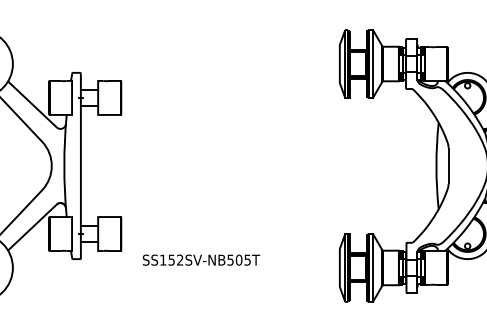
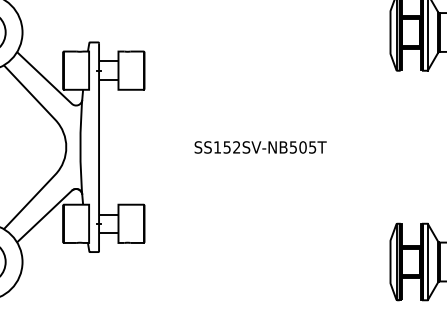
text: (201, 259) -> (260, 146), moved

